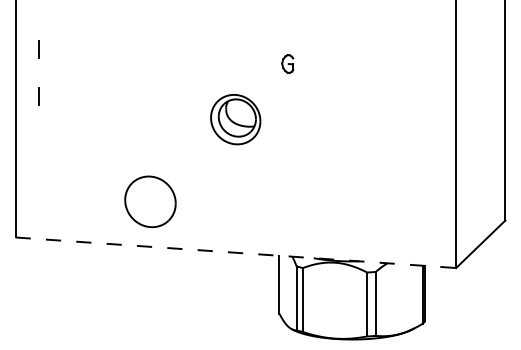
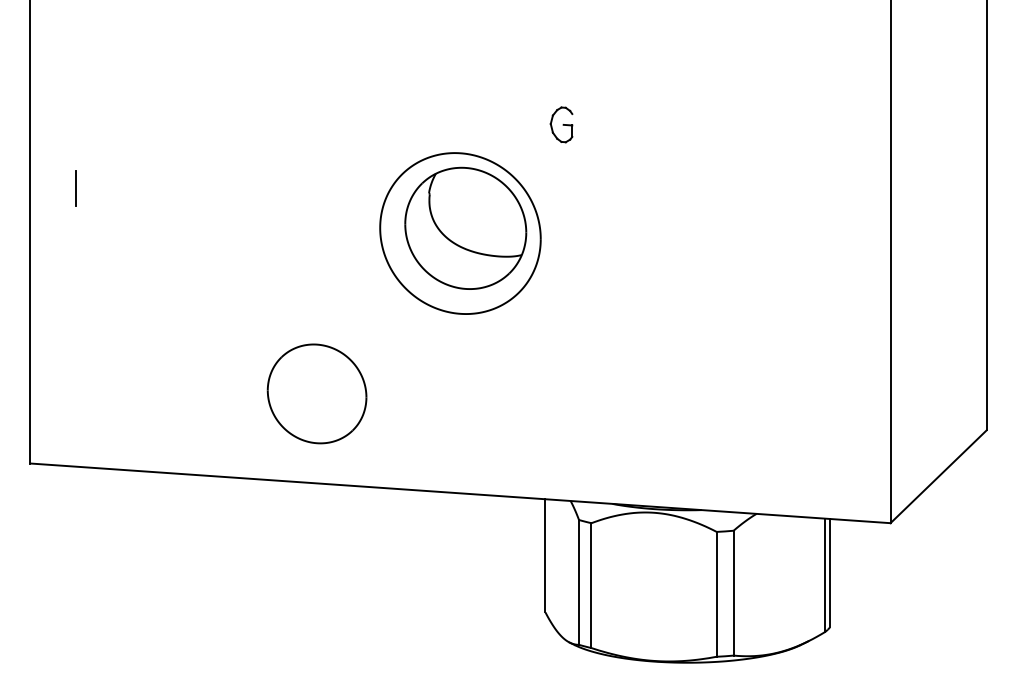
line: (38, 49) -> (75, 96), removed
part: (235, 119) -> (459, 233), size x1.67
part: (150, 201) -> (317, 393), moved
line: (235, 252) -> (459, 492), dashed -> solid

